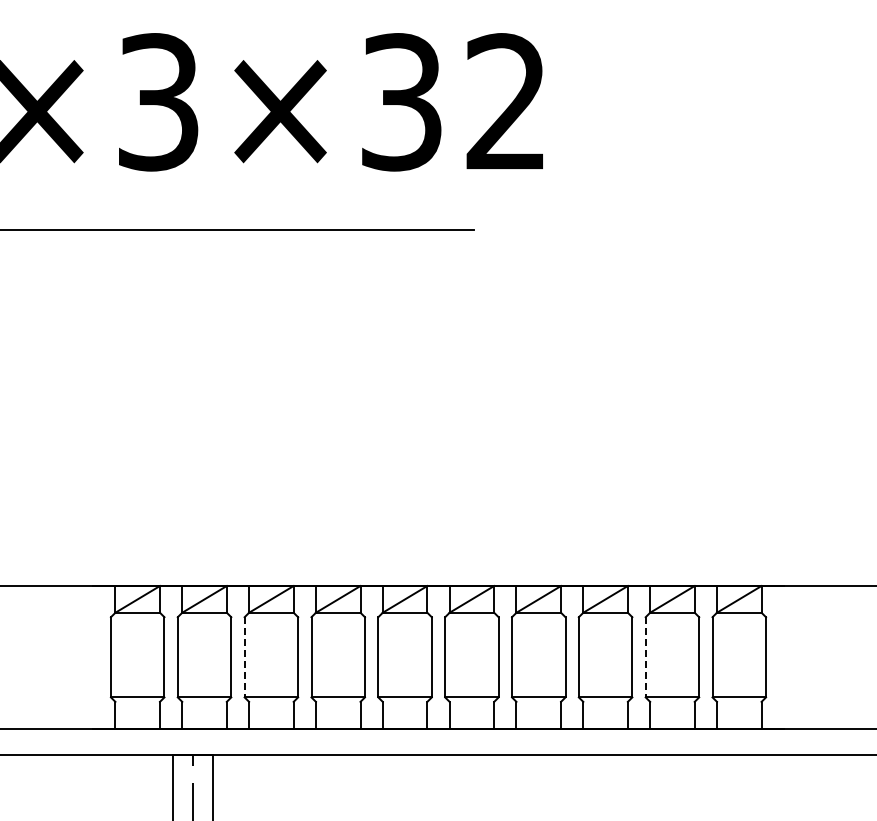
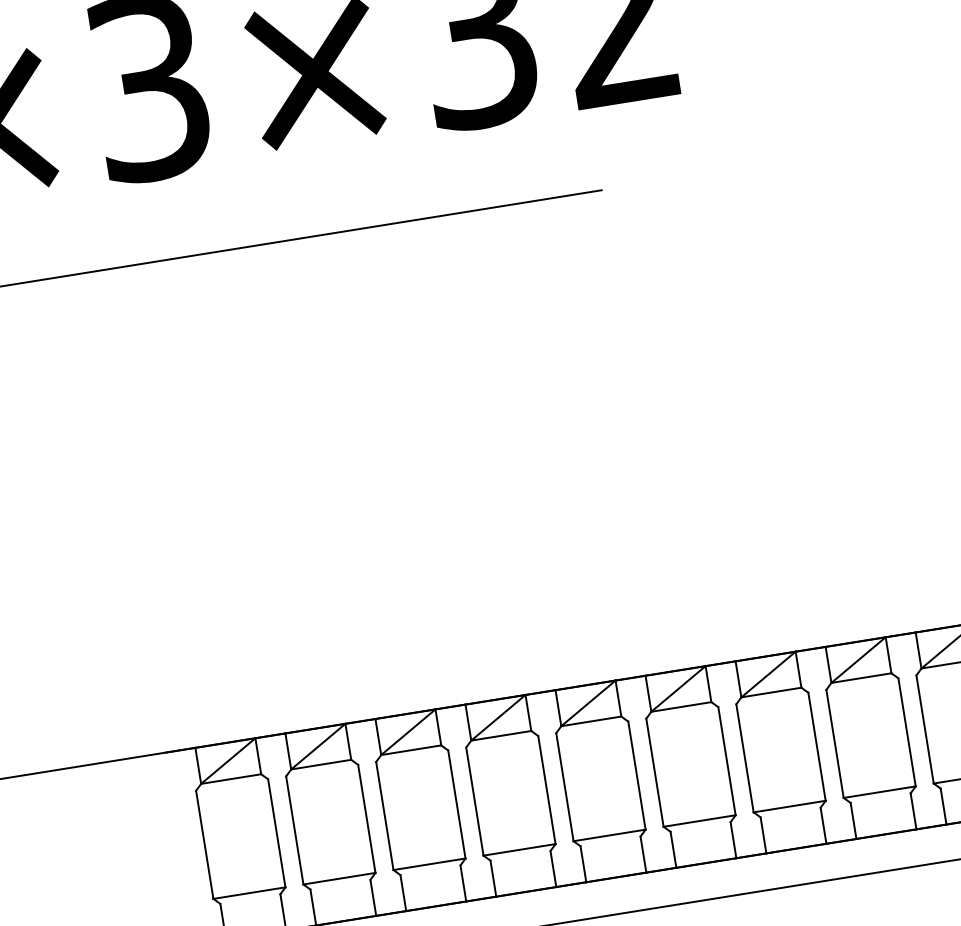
line: (244, 657) -> (384, 816), dashed -> solid
line: (645, 657) -> (924, 729), dashed -> solid

